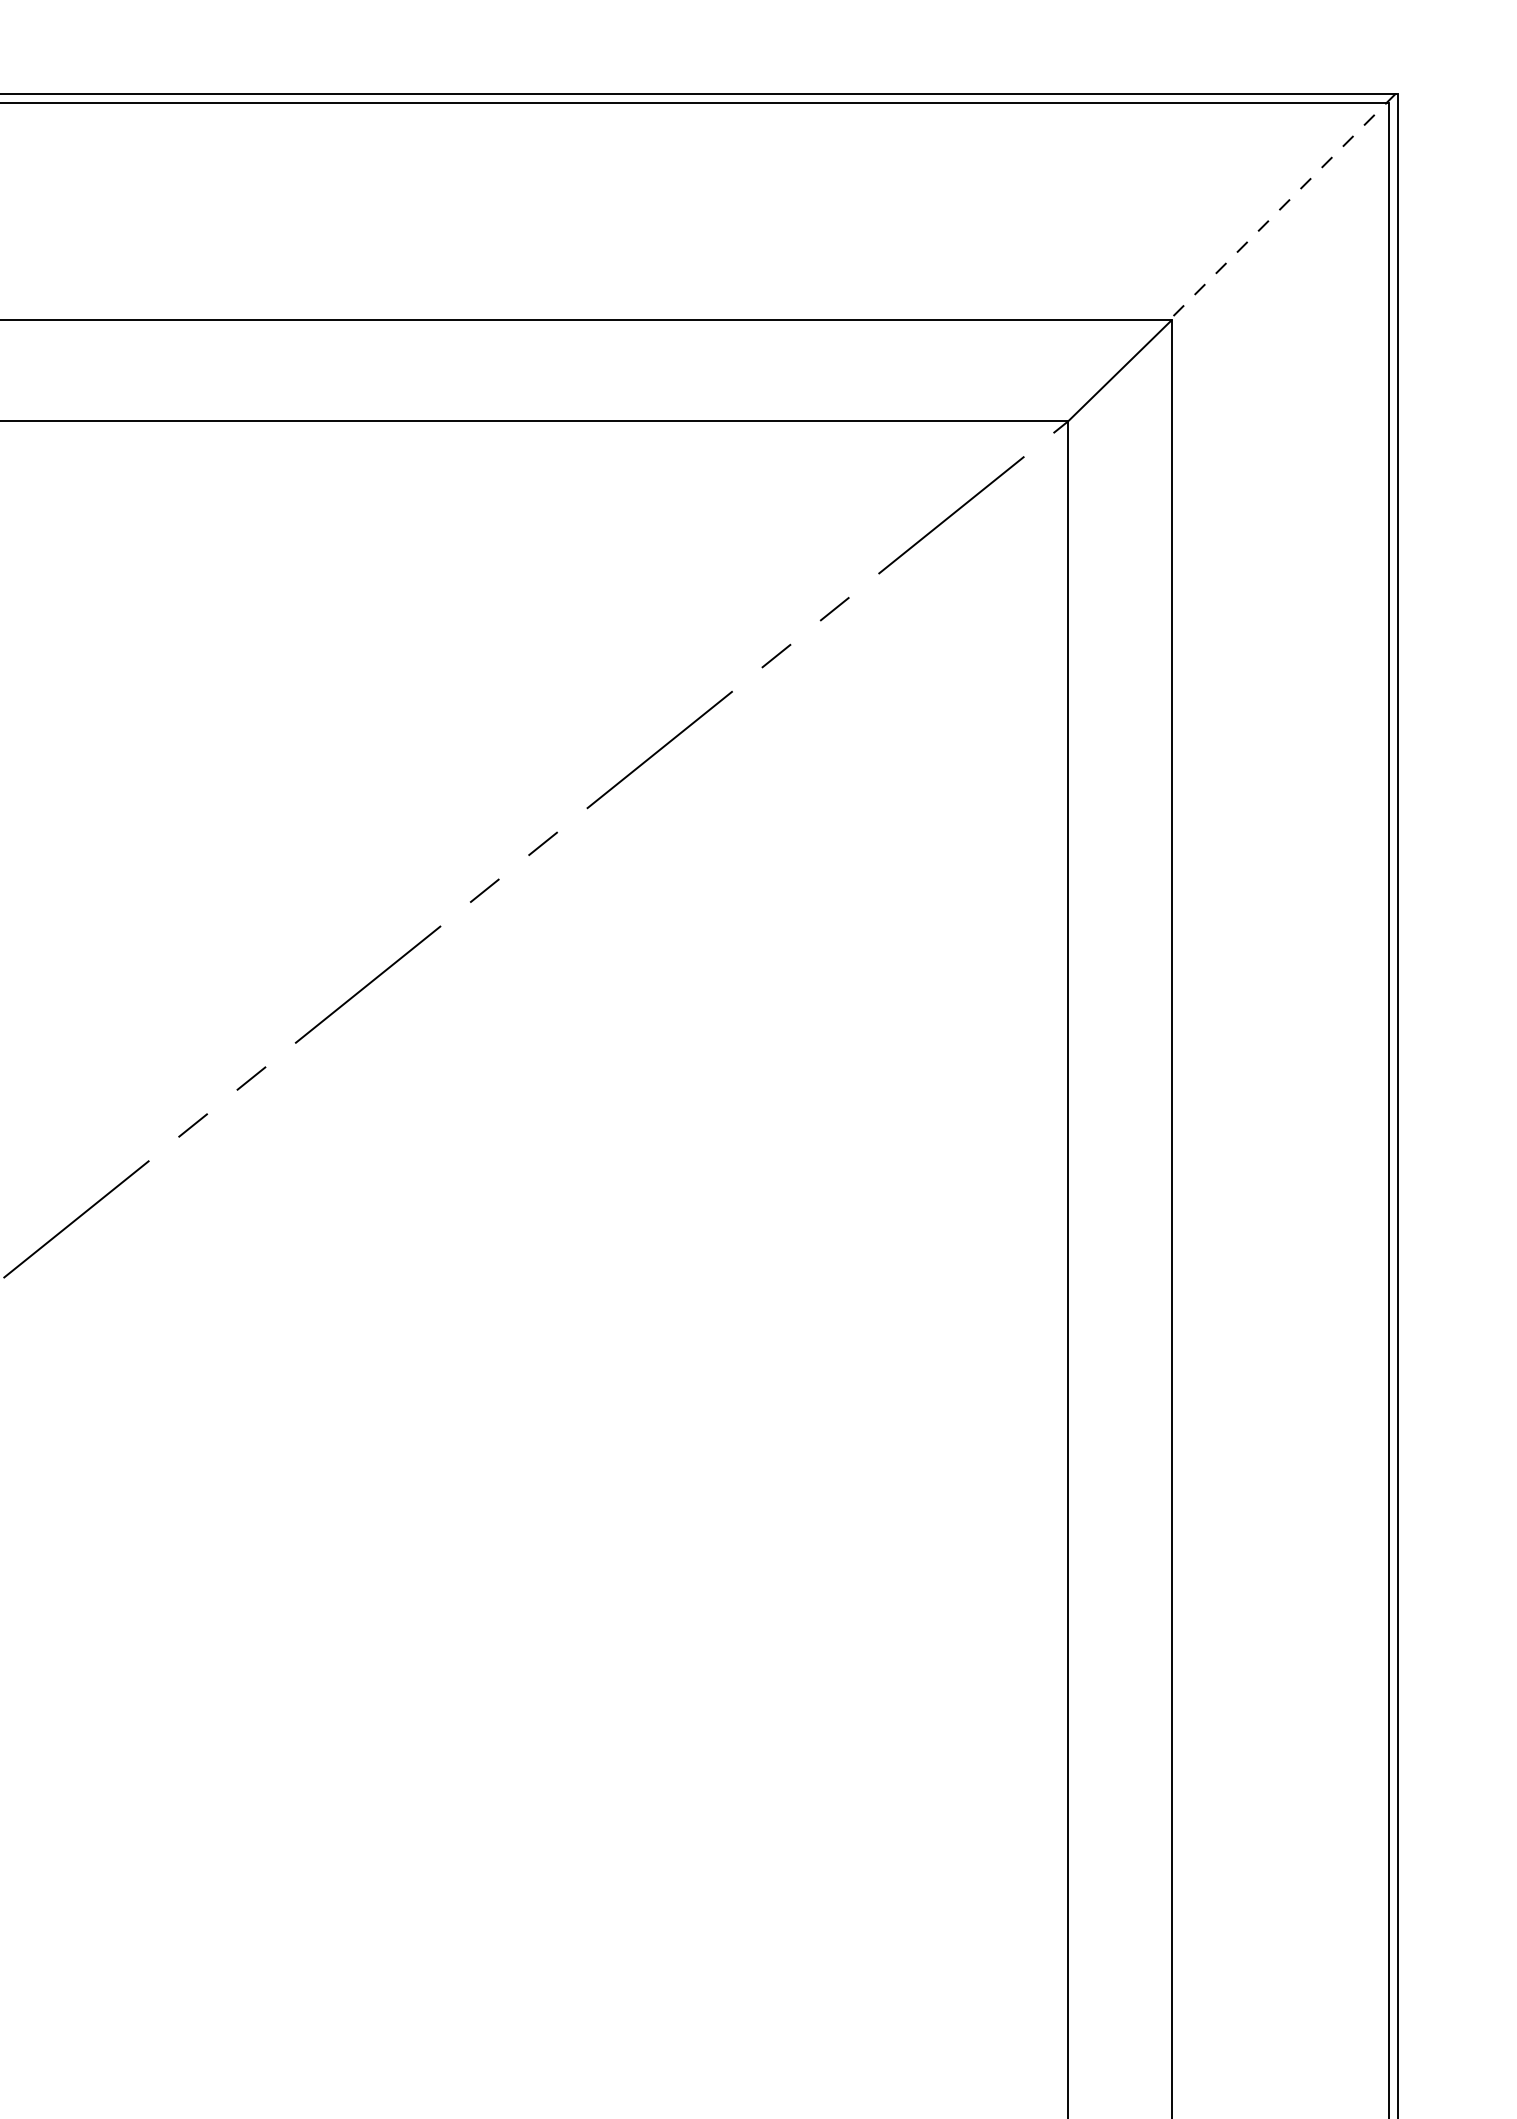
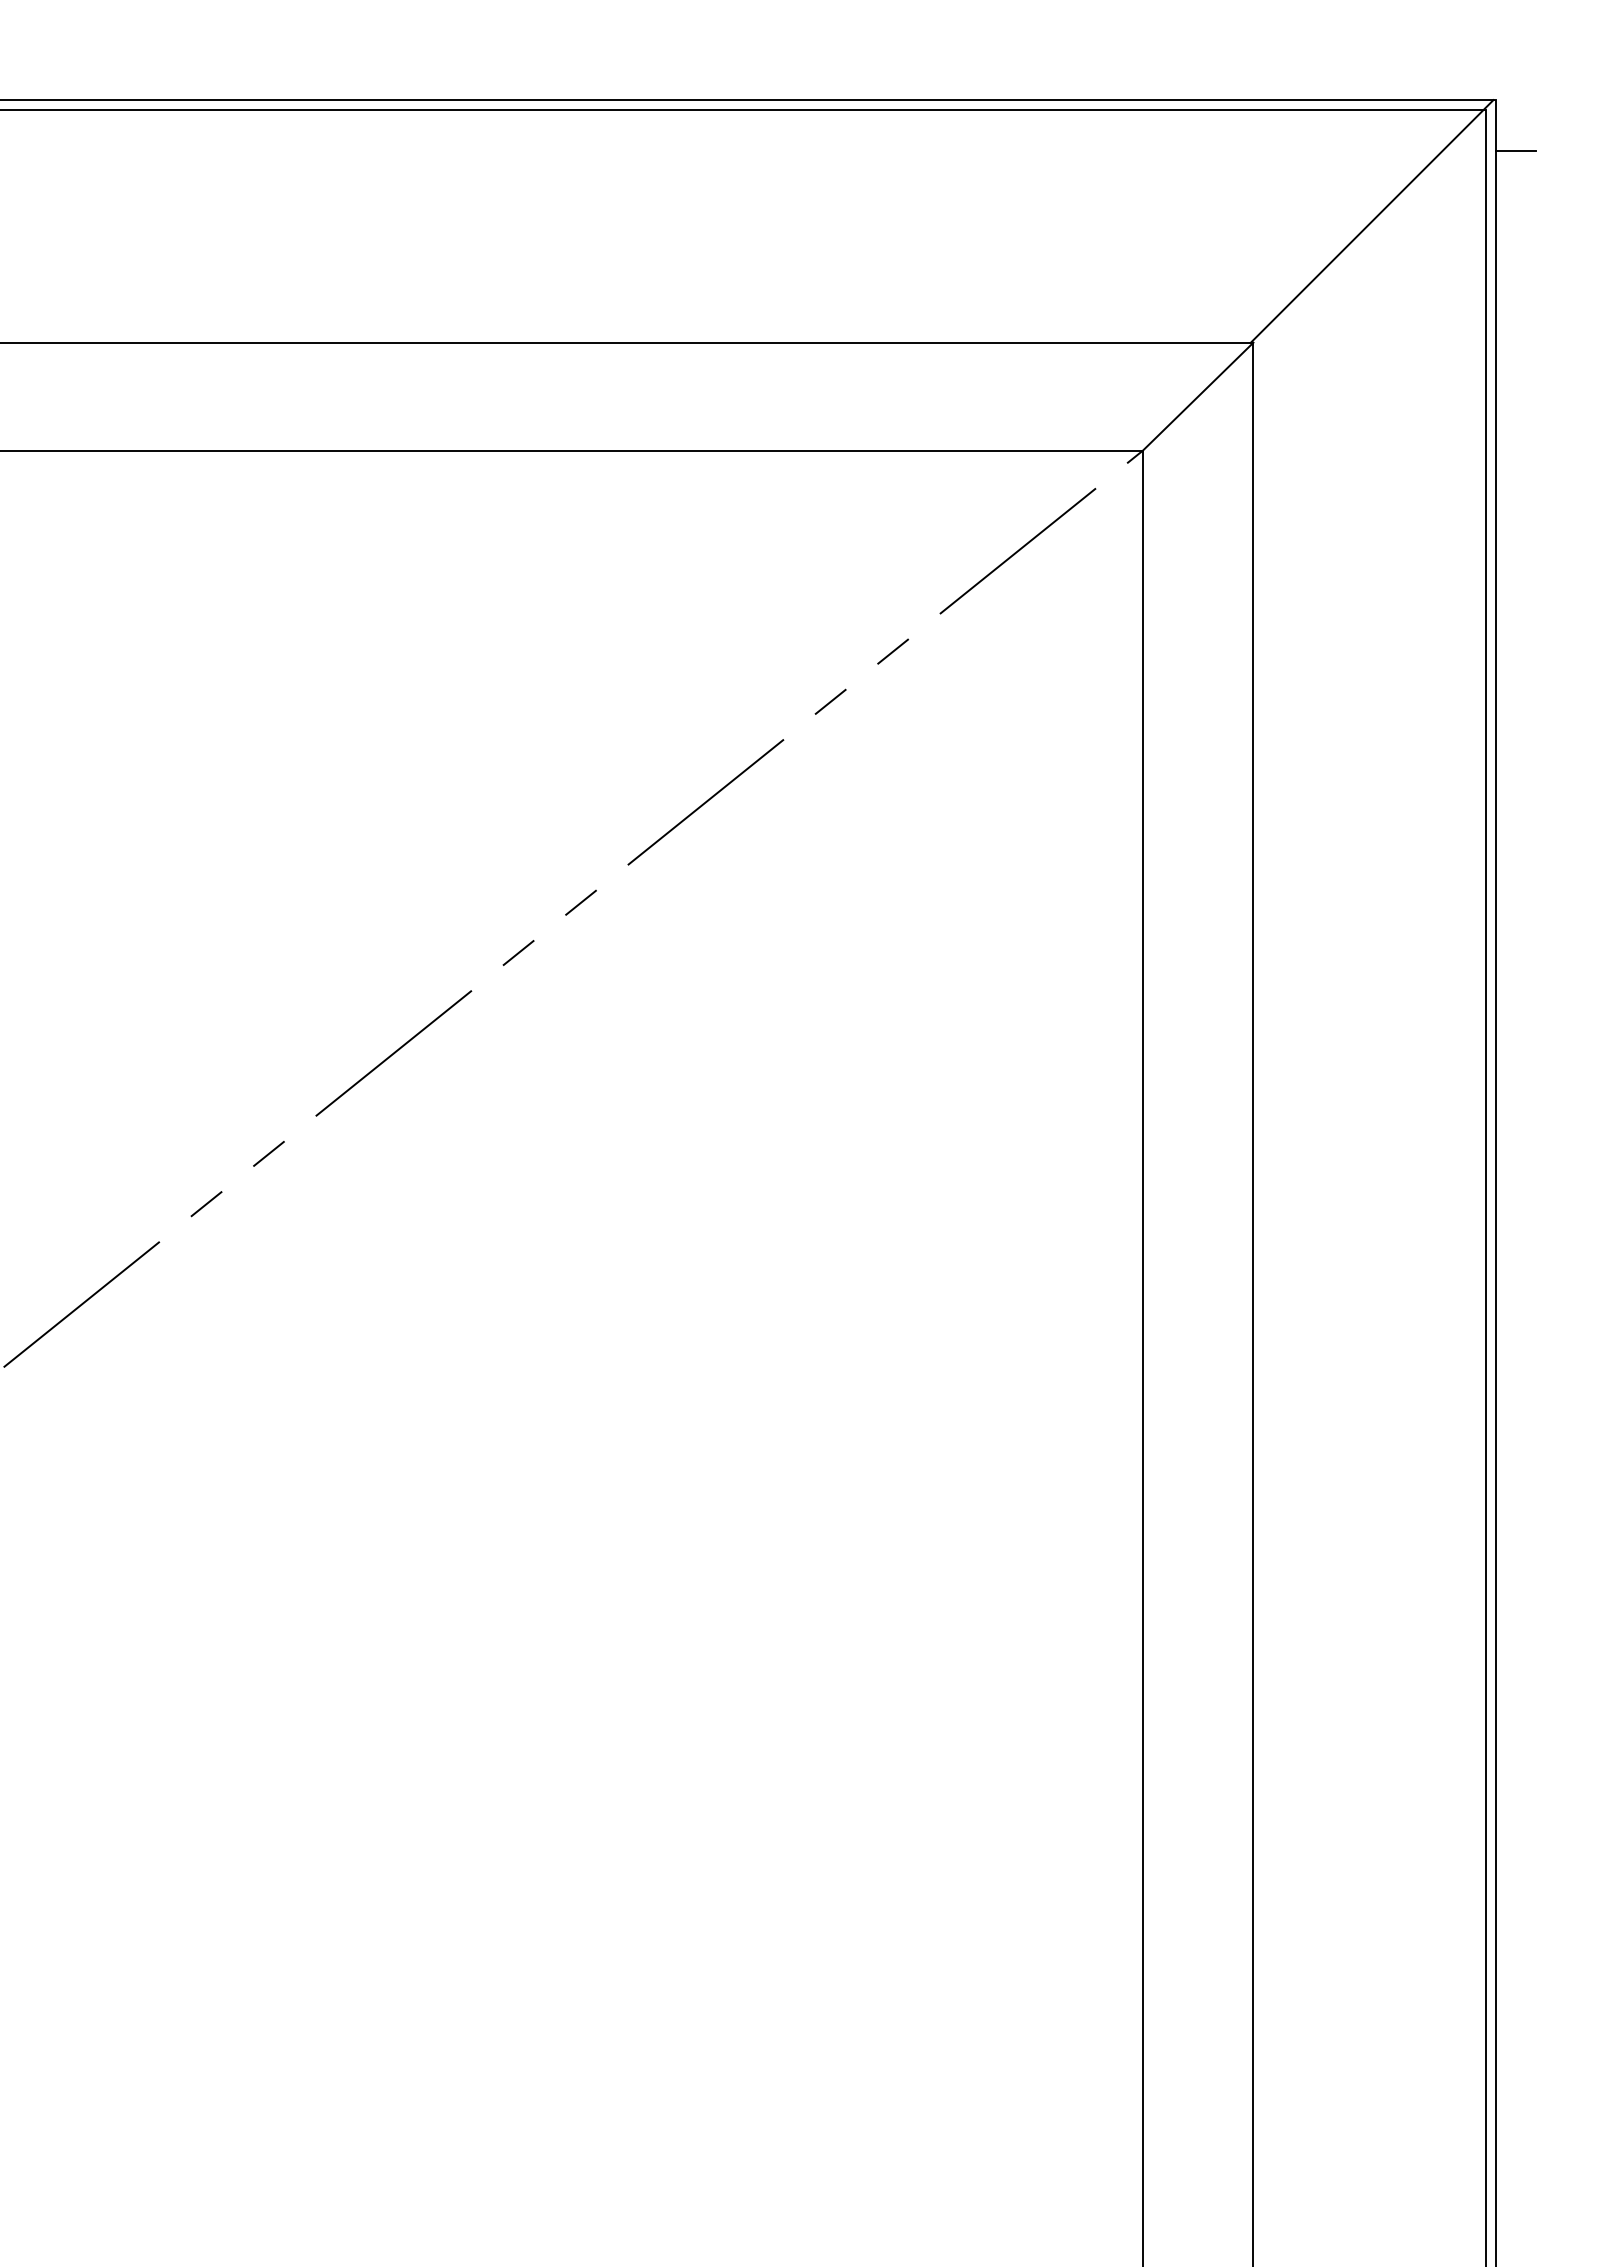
line: (1417, 140) -> (1516, 150), added
line: (1282, 207) -> (1372, 221), dashed -> solid

